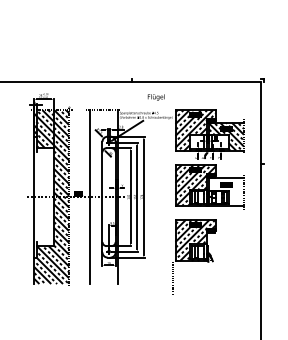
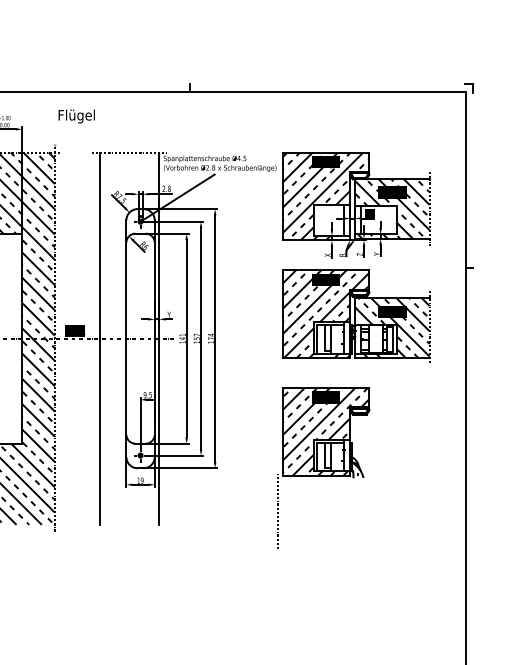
text: (155, 97) -> (75, 116), moved
hatch: (226, 192) -> (392, 328), added

